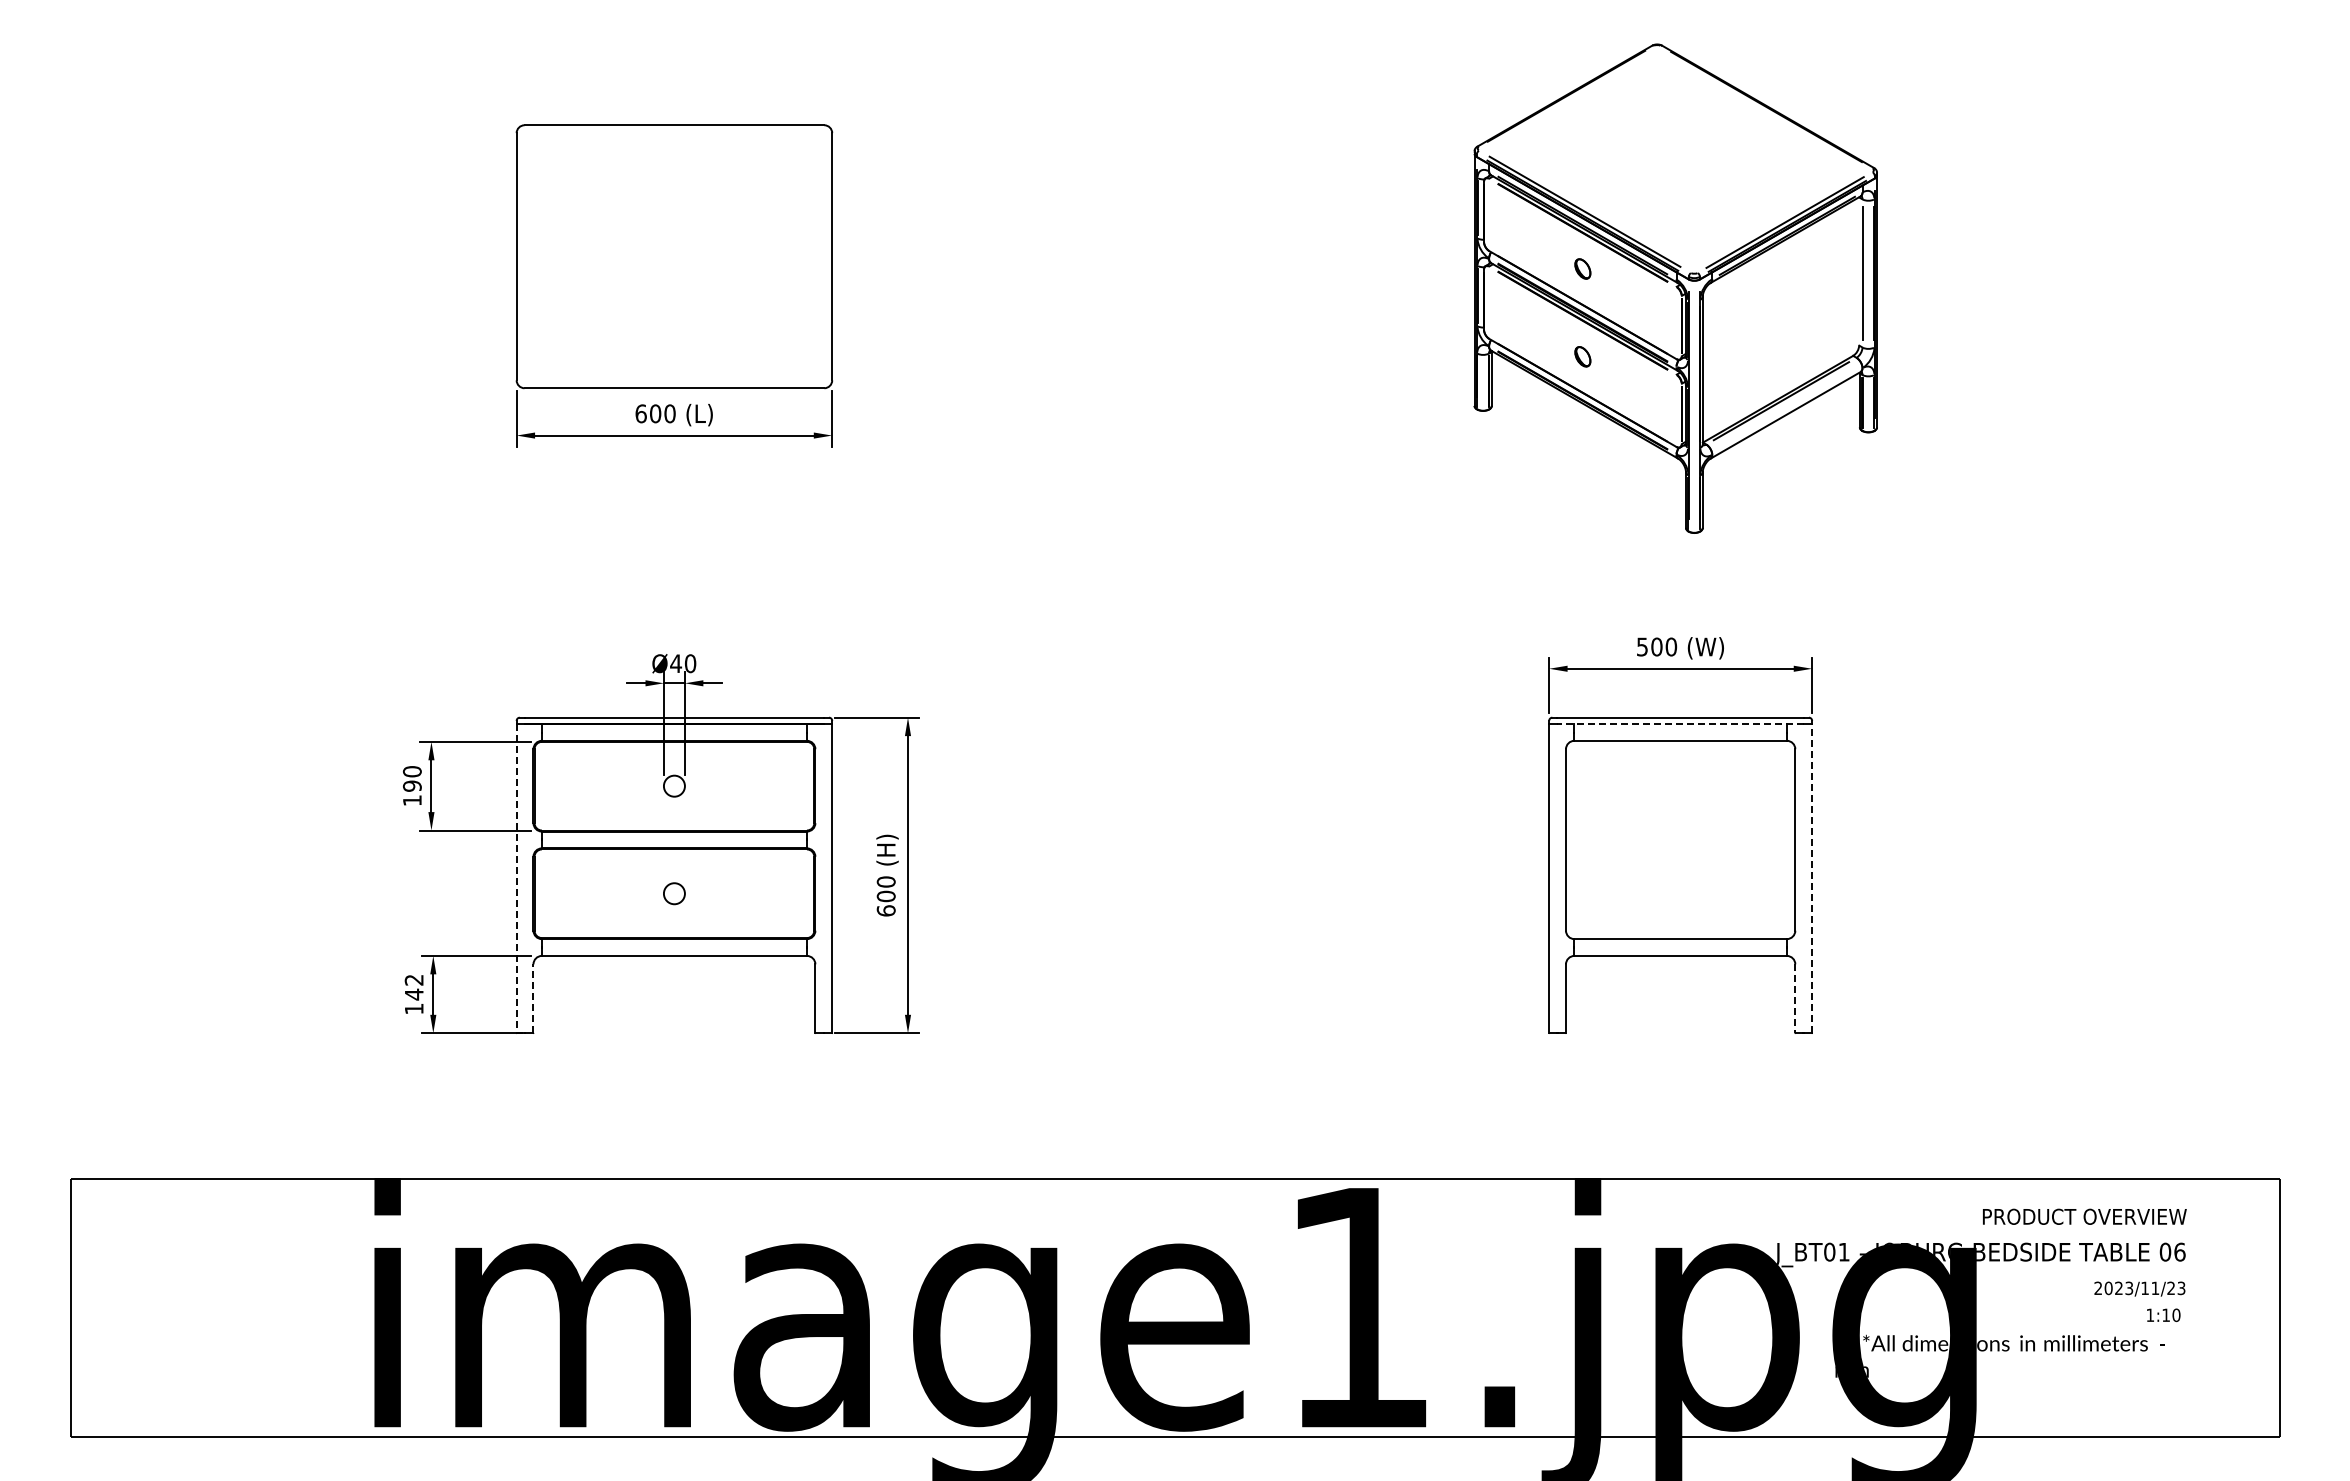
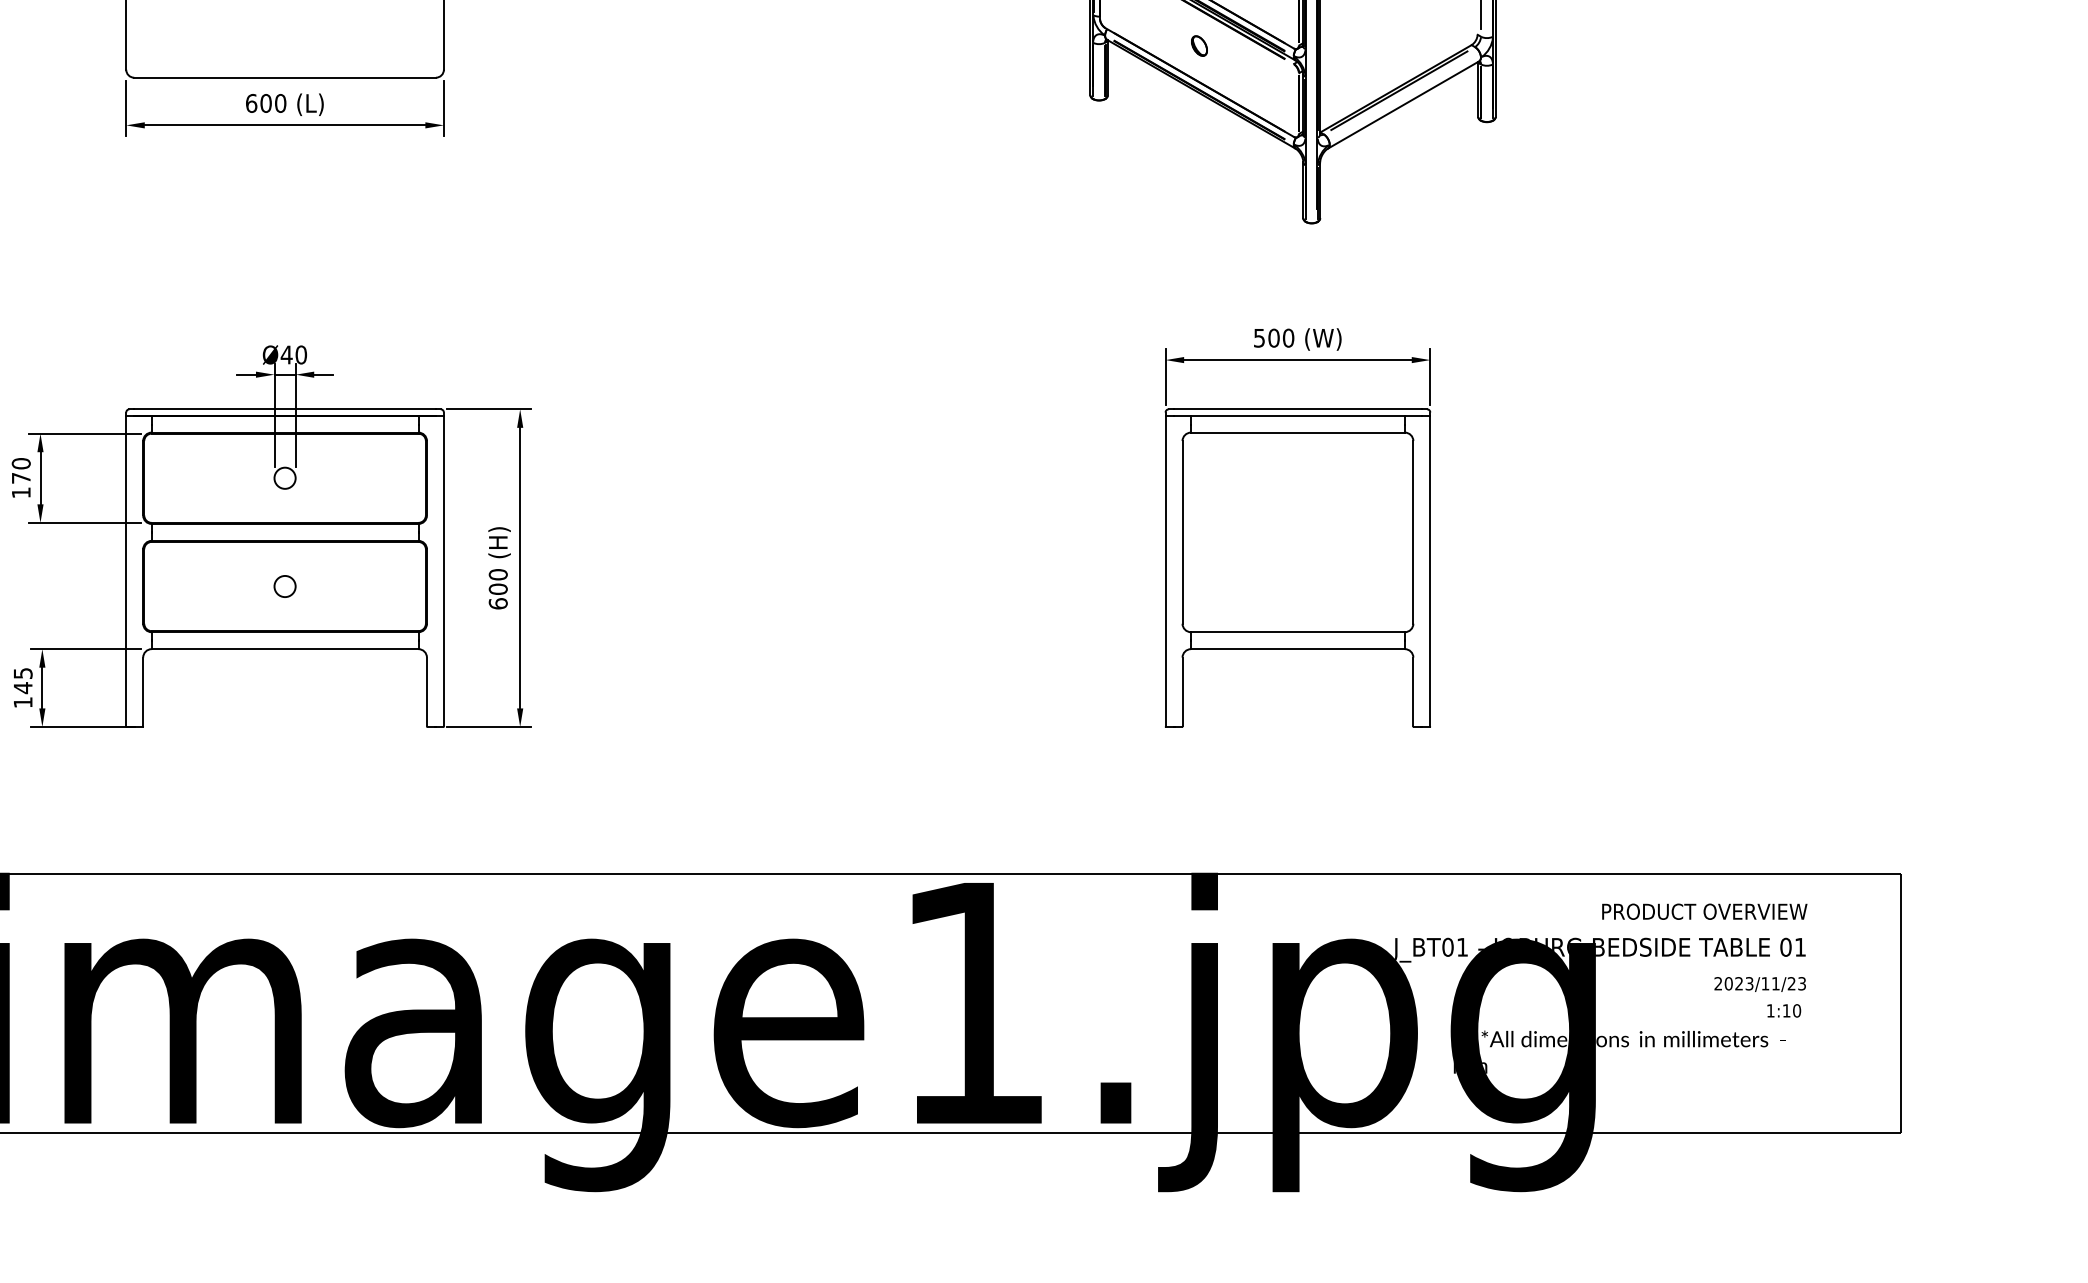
line: (1680, 724) -> (1297, 416), dashed -> solid
text: (411, 785) -> (20, 477), 190 -> 170
line: (1812, 877) -> (1430, 570), dashed -> solid
line: (516, 878) -> (126, 571), dashed -> solid
text: (413, 980) -> (22, 673), 142 -> 145
line: (533, 998) -> (143, 691), dashed -> solid
line: (1795, 999) -> (1413, 692), dashed -> solid
text: (2179, 1251) -> (1800, 946), 06 -> 01

